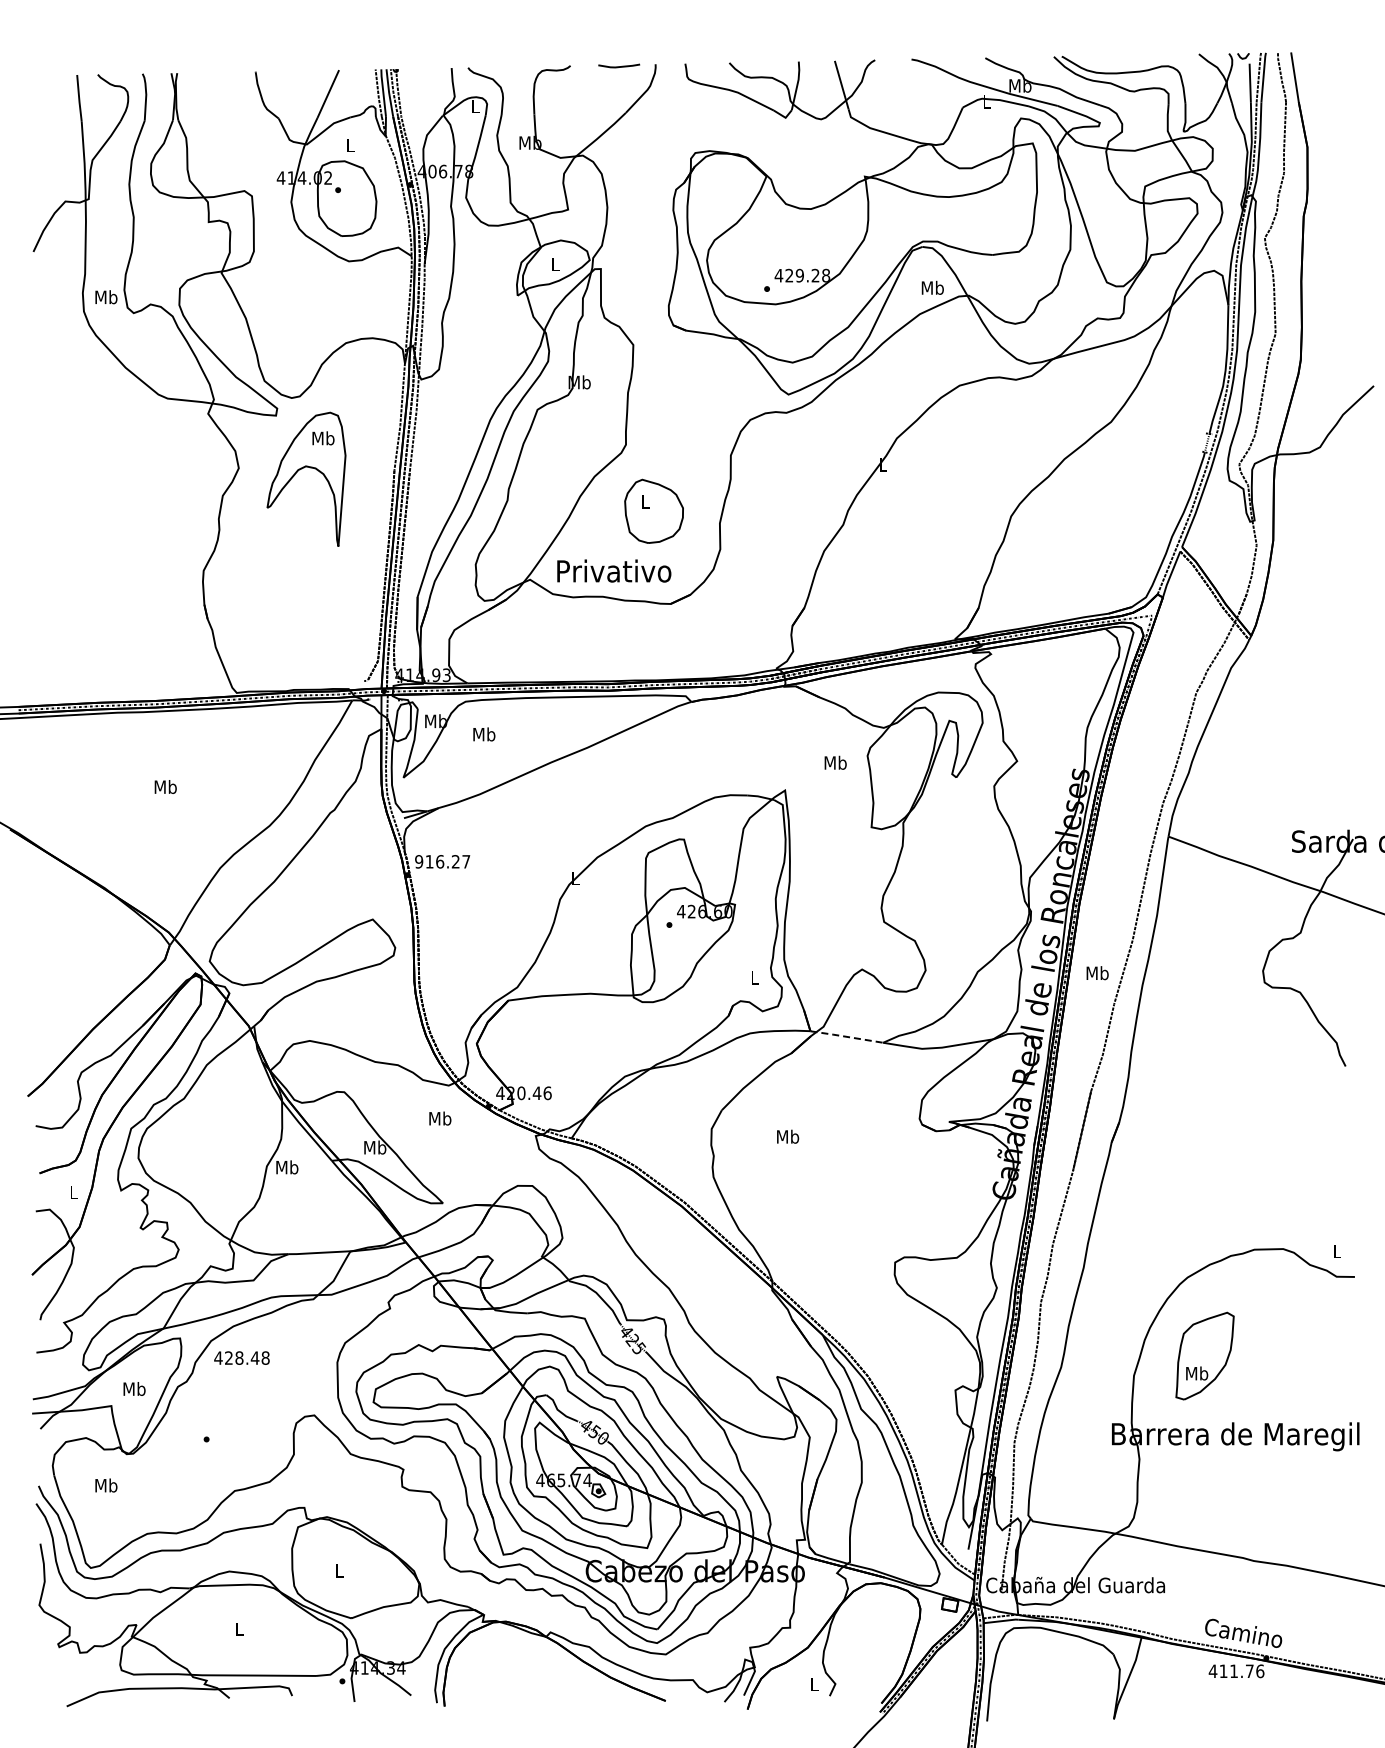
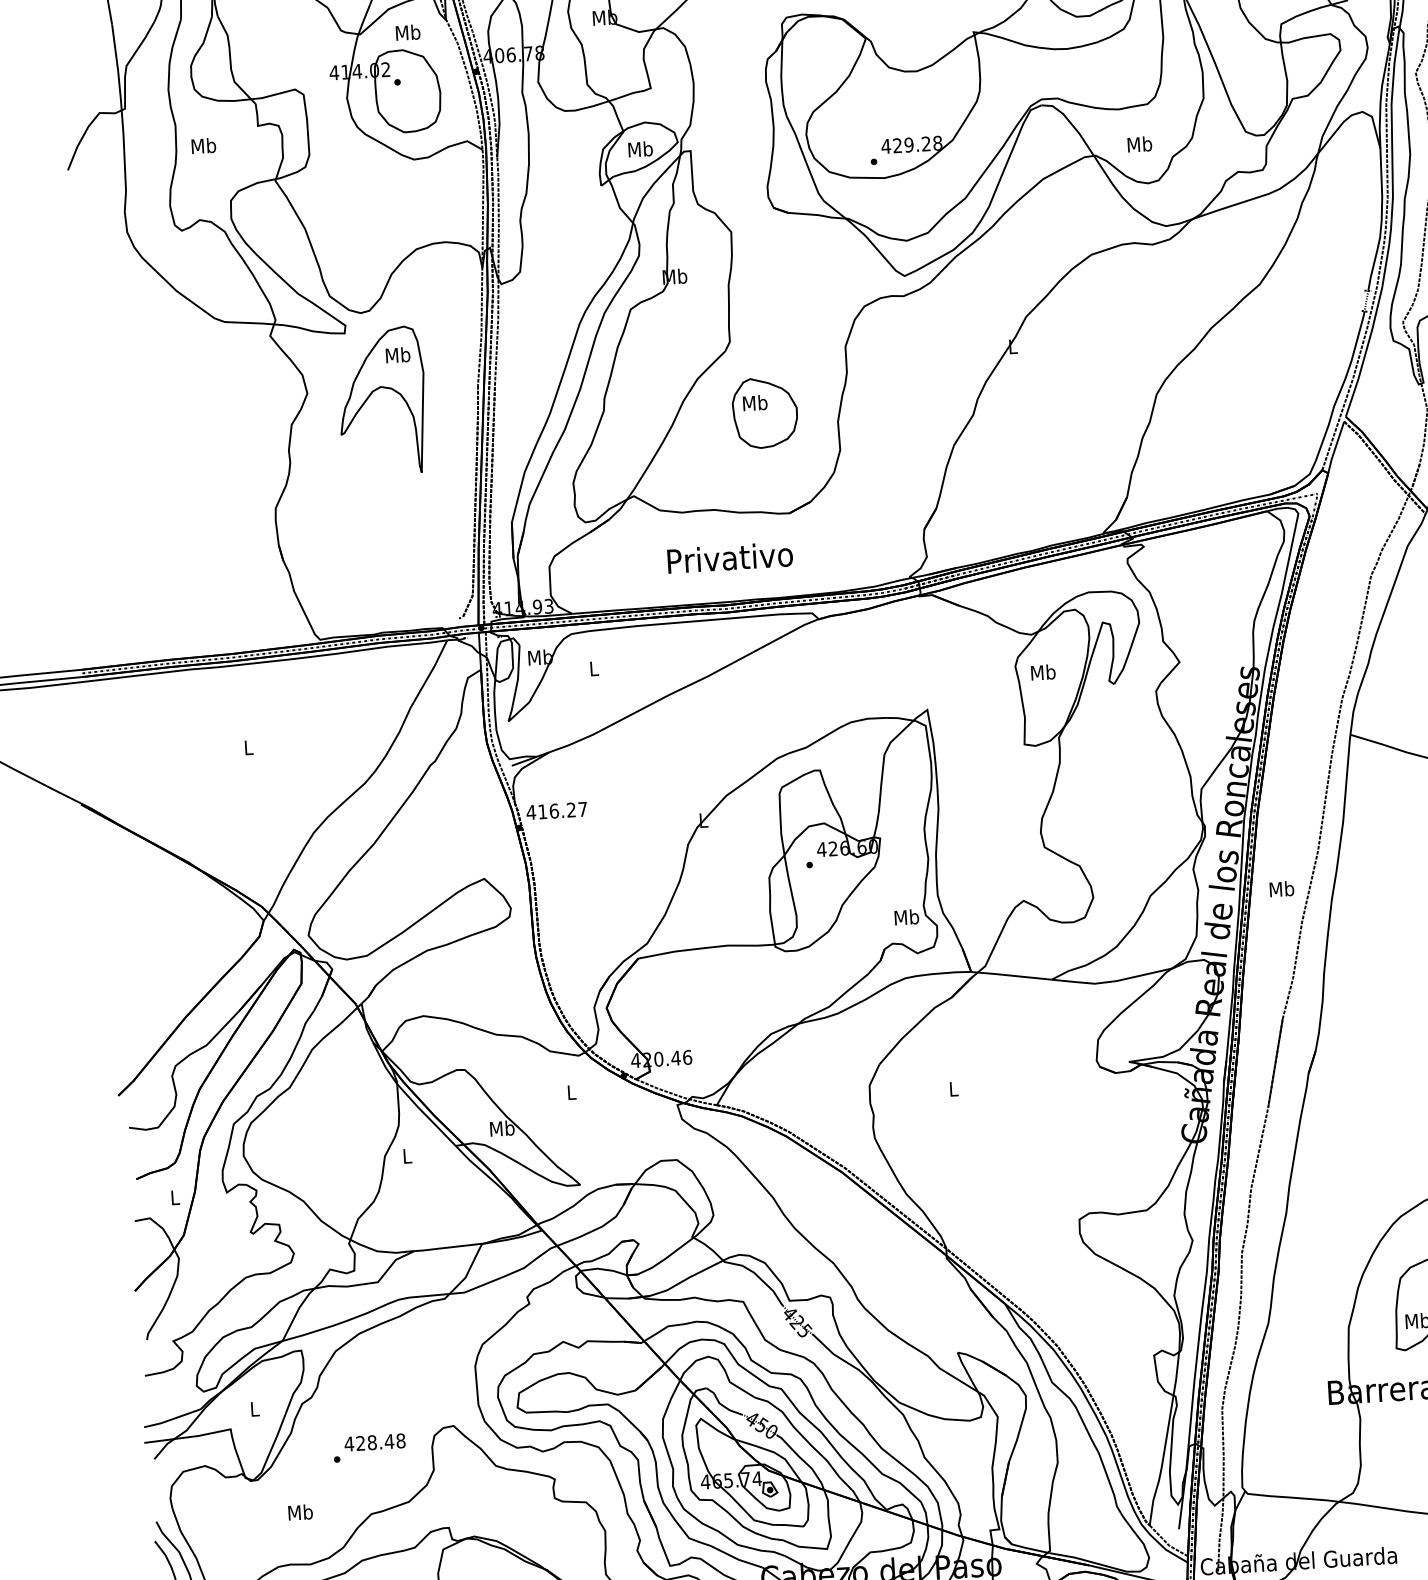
text: (350, 145) -> (408, 32), L -> Mb
text: (555, 264) -> (640, 149), L -> Mb
text: (932, 287) -> (1139, 143), moved
text: (106, 297) -> (203, 146), moved
text: (645, 501) -> (755, 402), L -> Mb
text: (614, 570) -> (730, 557), moved
text: (484, 734) -> (594, 668), Mb -> L
text: (835, 762) -> (1043, 672), moved
text: (165, 786) -> (248, 747), Mb -> L
text: (418, 861) -> (530, 812), 916.27 -> 416.27
text: (754, 977) -> (906, 916), L -> Mb
line: (846, 1036) -> (1011, 975), dashed -> solid
text: (440, 1118) -> (571, 1092), Mb -> L
text: (788, 1136) -> (954, 1088), Mb -> L
text: (287, 1167) -> (407, 1156), Mb -> L
text: (241, 1357) -> (374, 1441), moved
text: (134, 1388) -> (254, 1408), Mb -> L
text: (106, 1485) -> (300, 1512), moved

